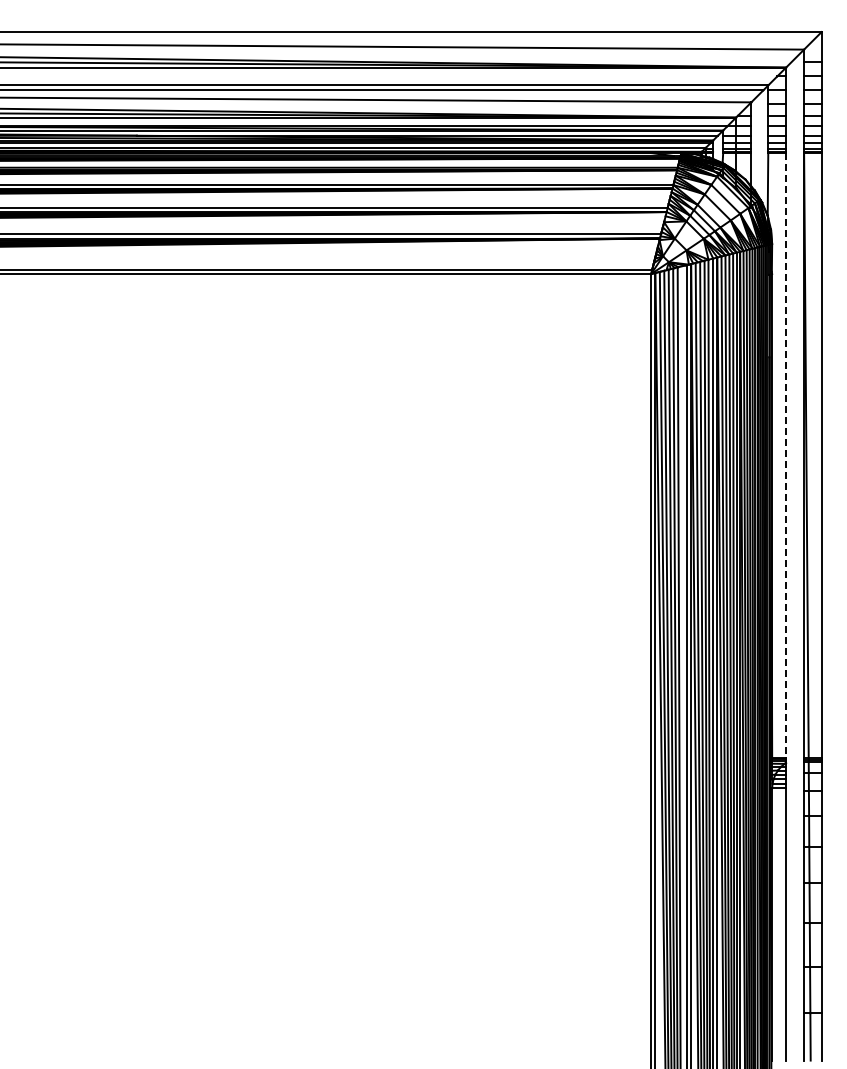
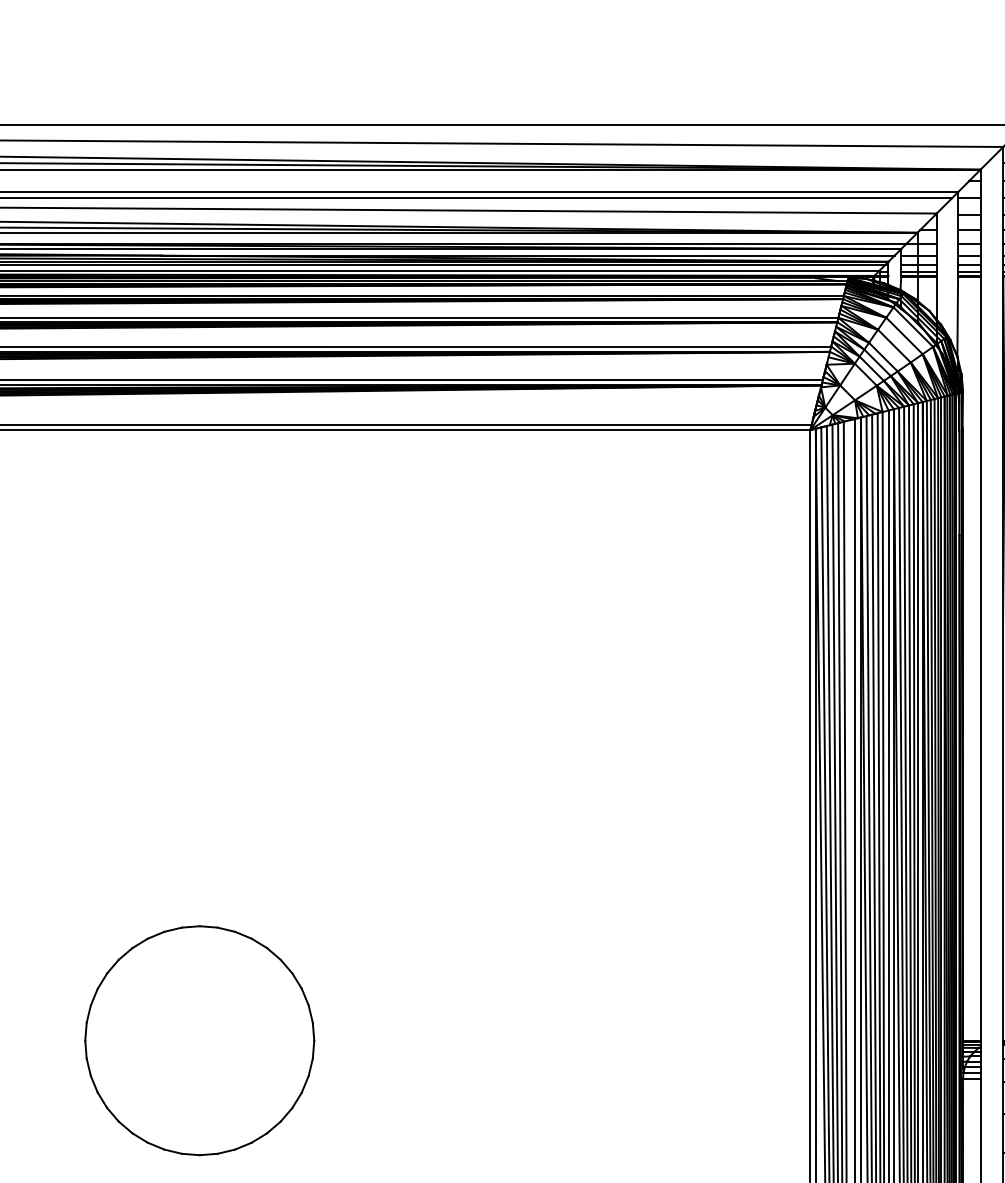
line: (786, 455) -> (981, 659), dashed -> solid
part: (166, 757) -> (198, 1039), added

